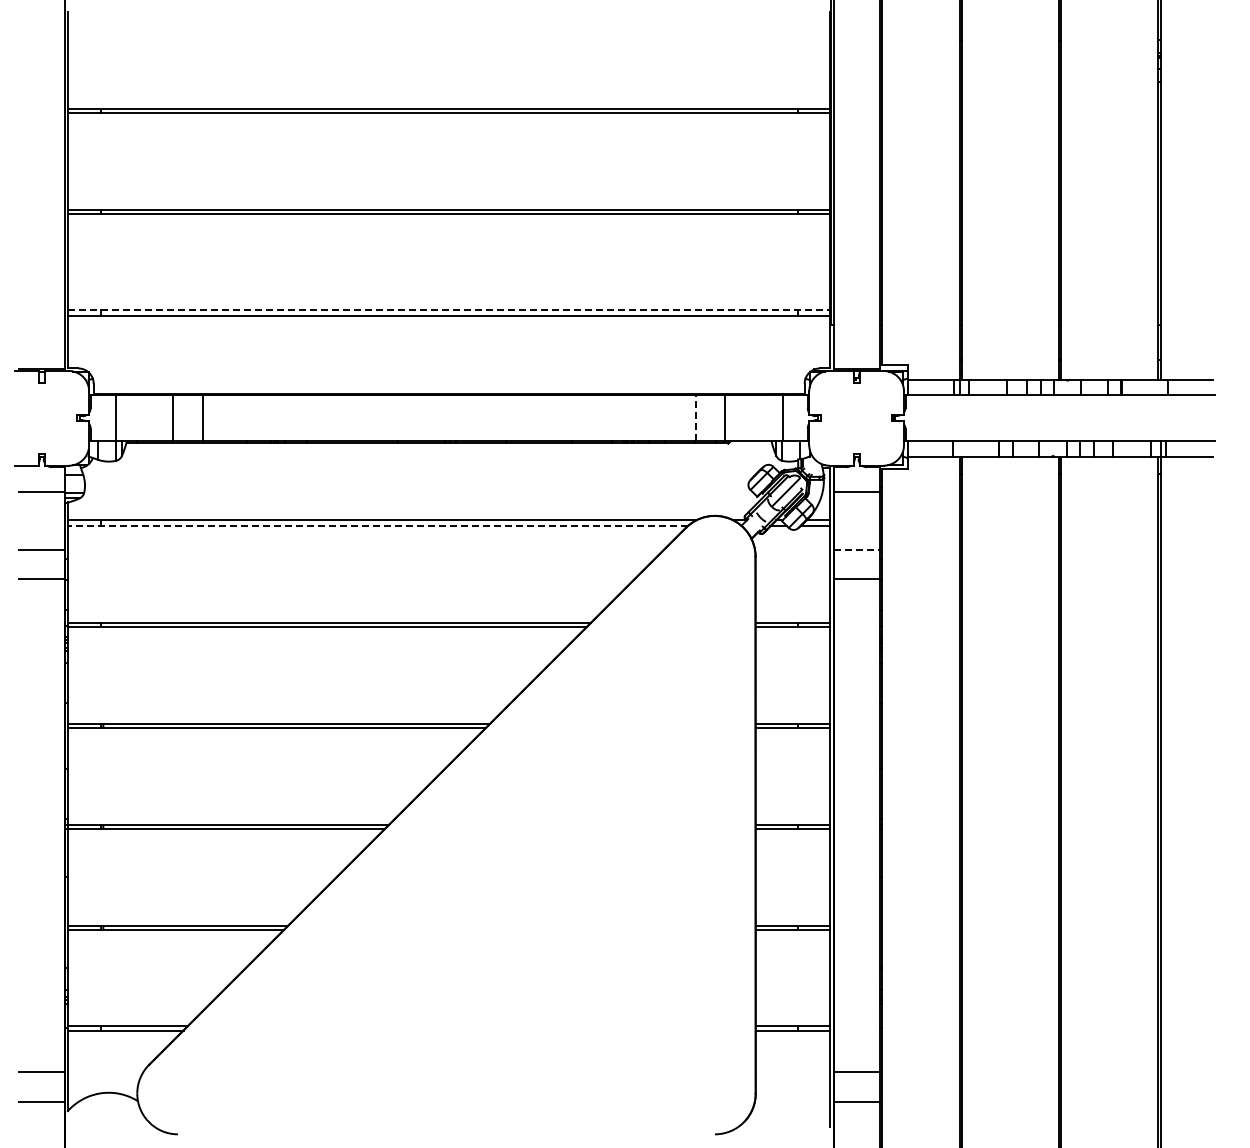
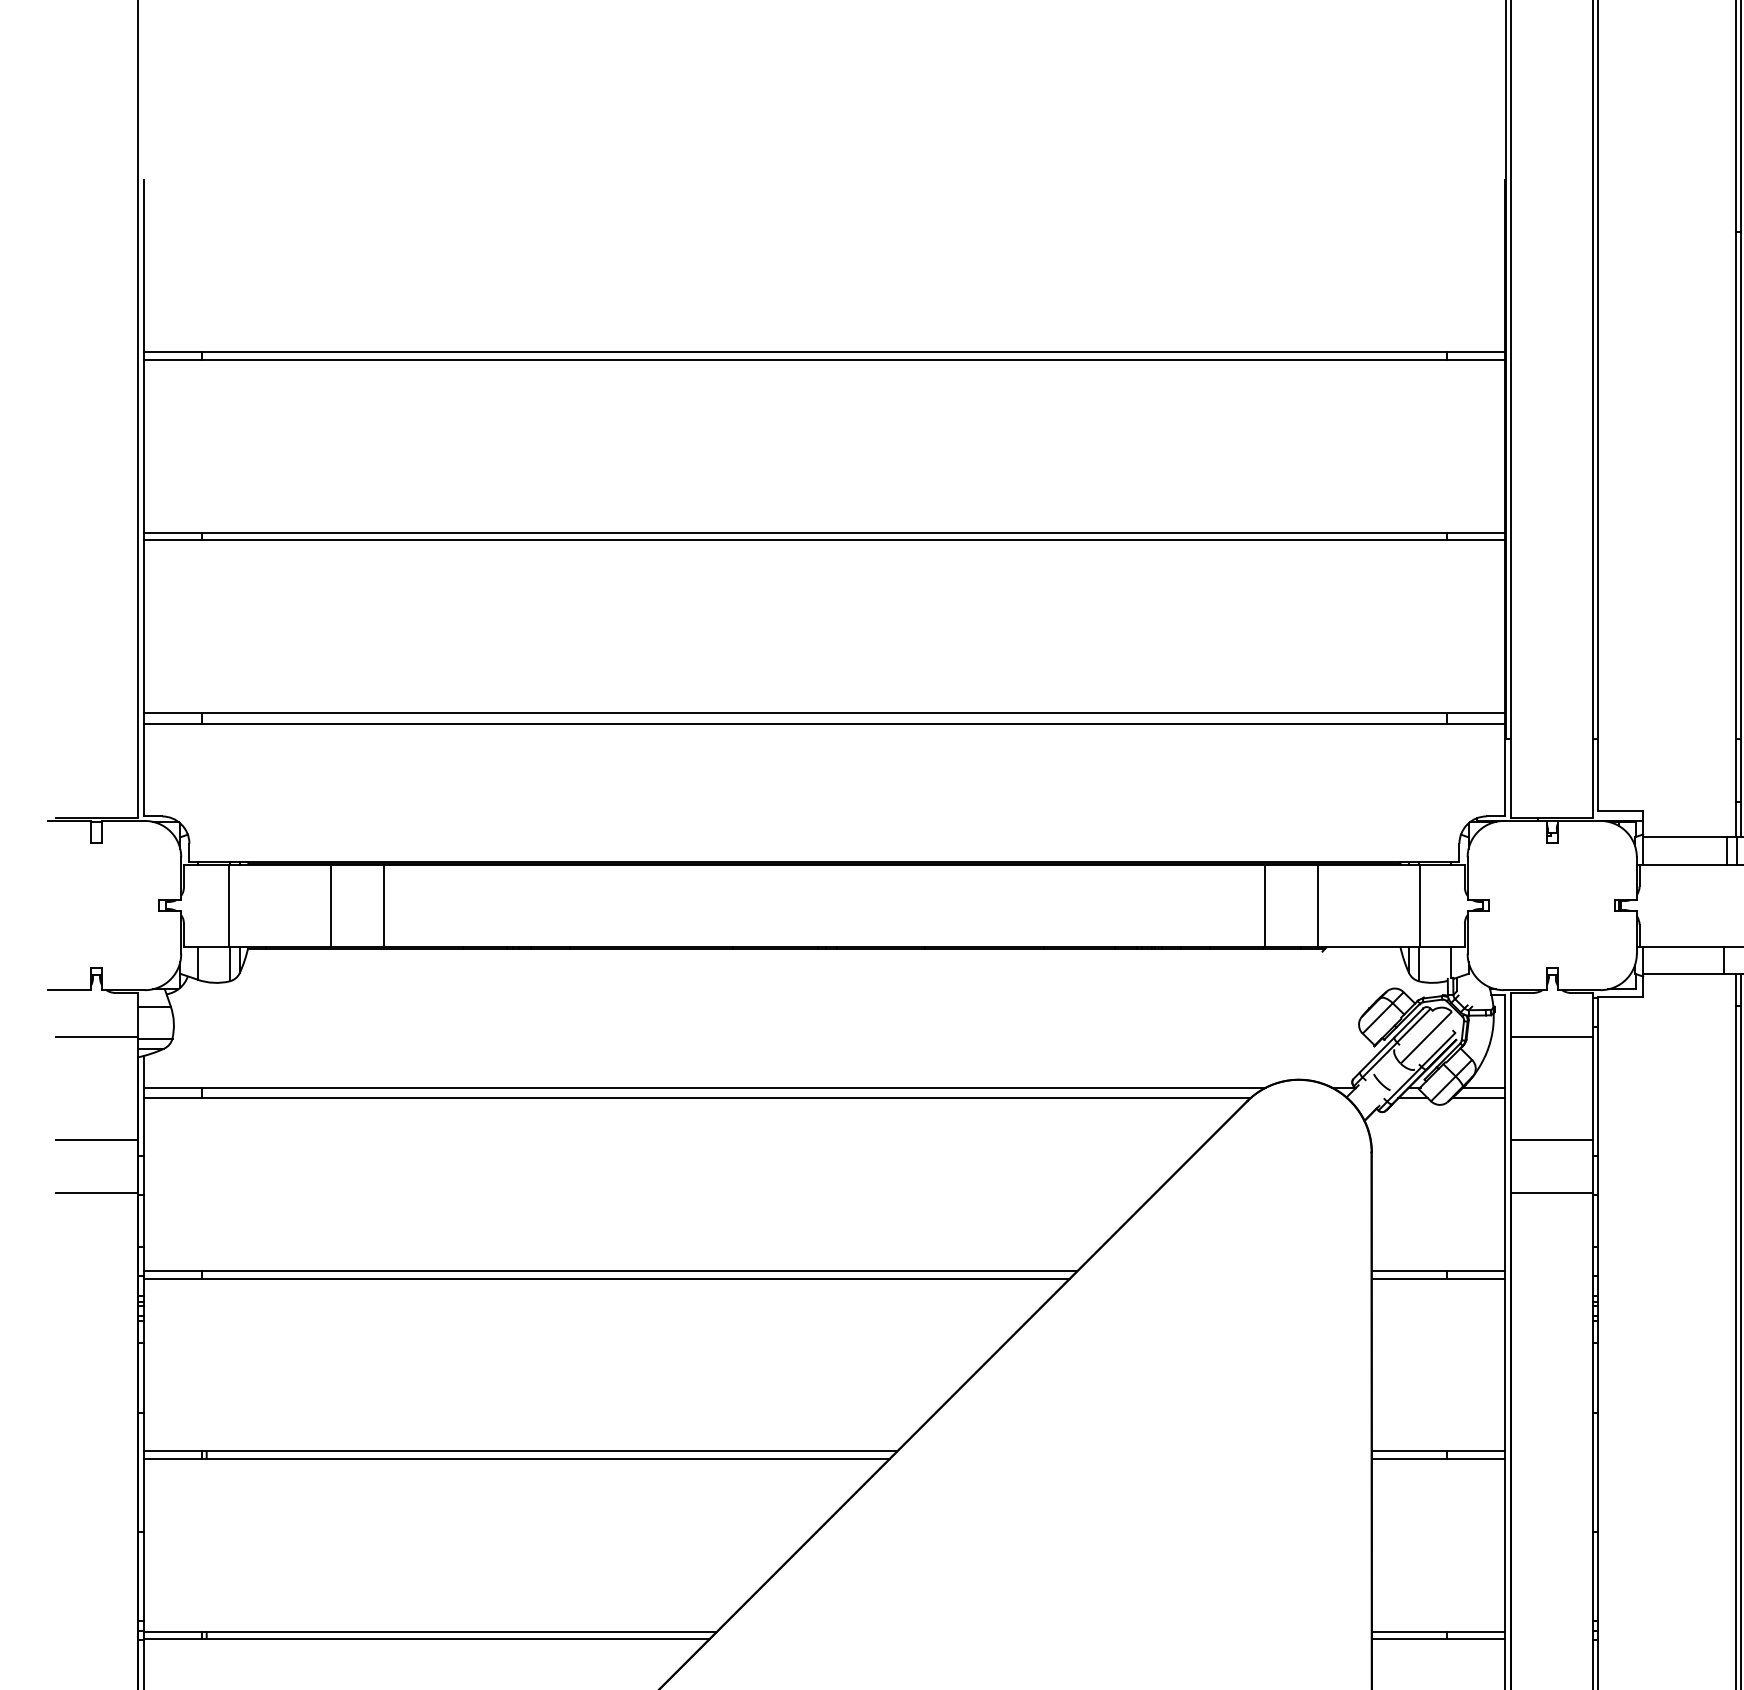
line: (449, 310) -> (824, 712), dashed -> solid
line: (695, 418) -> (1264, 905), dashed -> solid
line: (377, 526) -> (696, 1098), dashed -> solid
line: (856, 549) -> (1552, 1139), dashed -> solid

